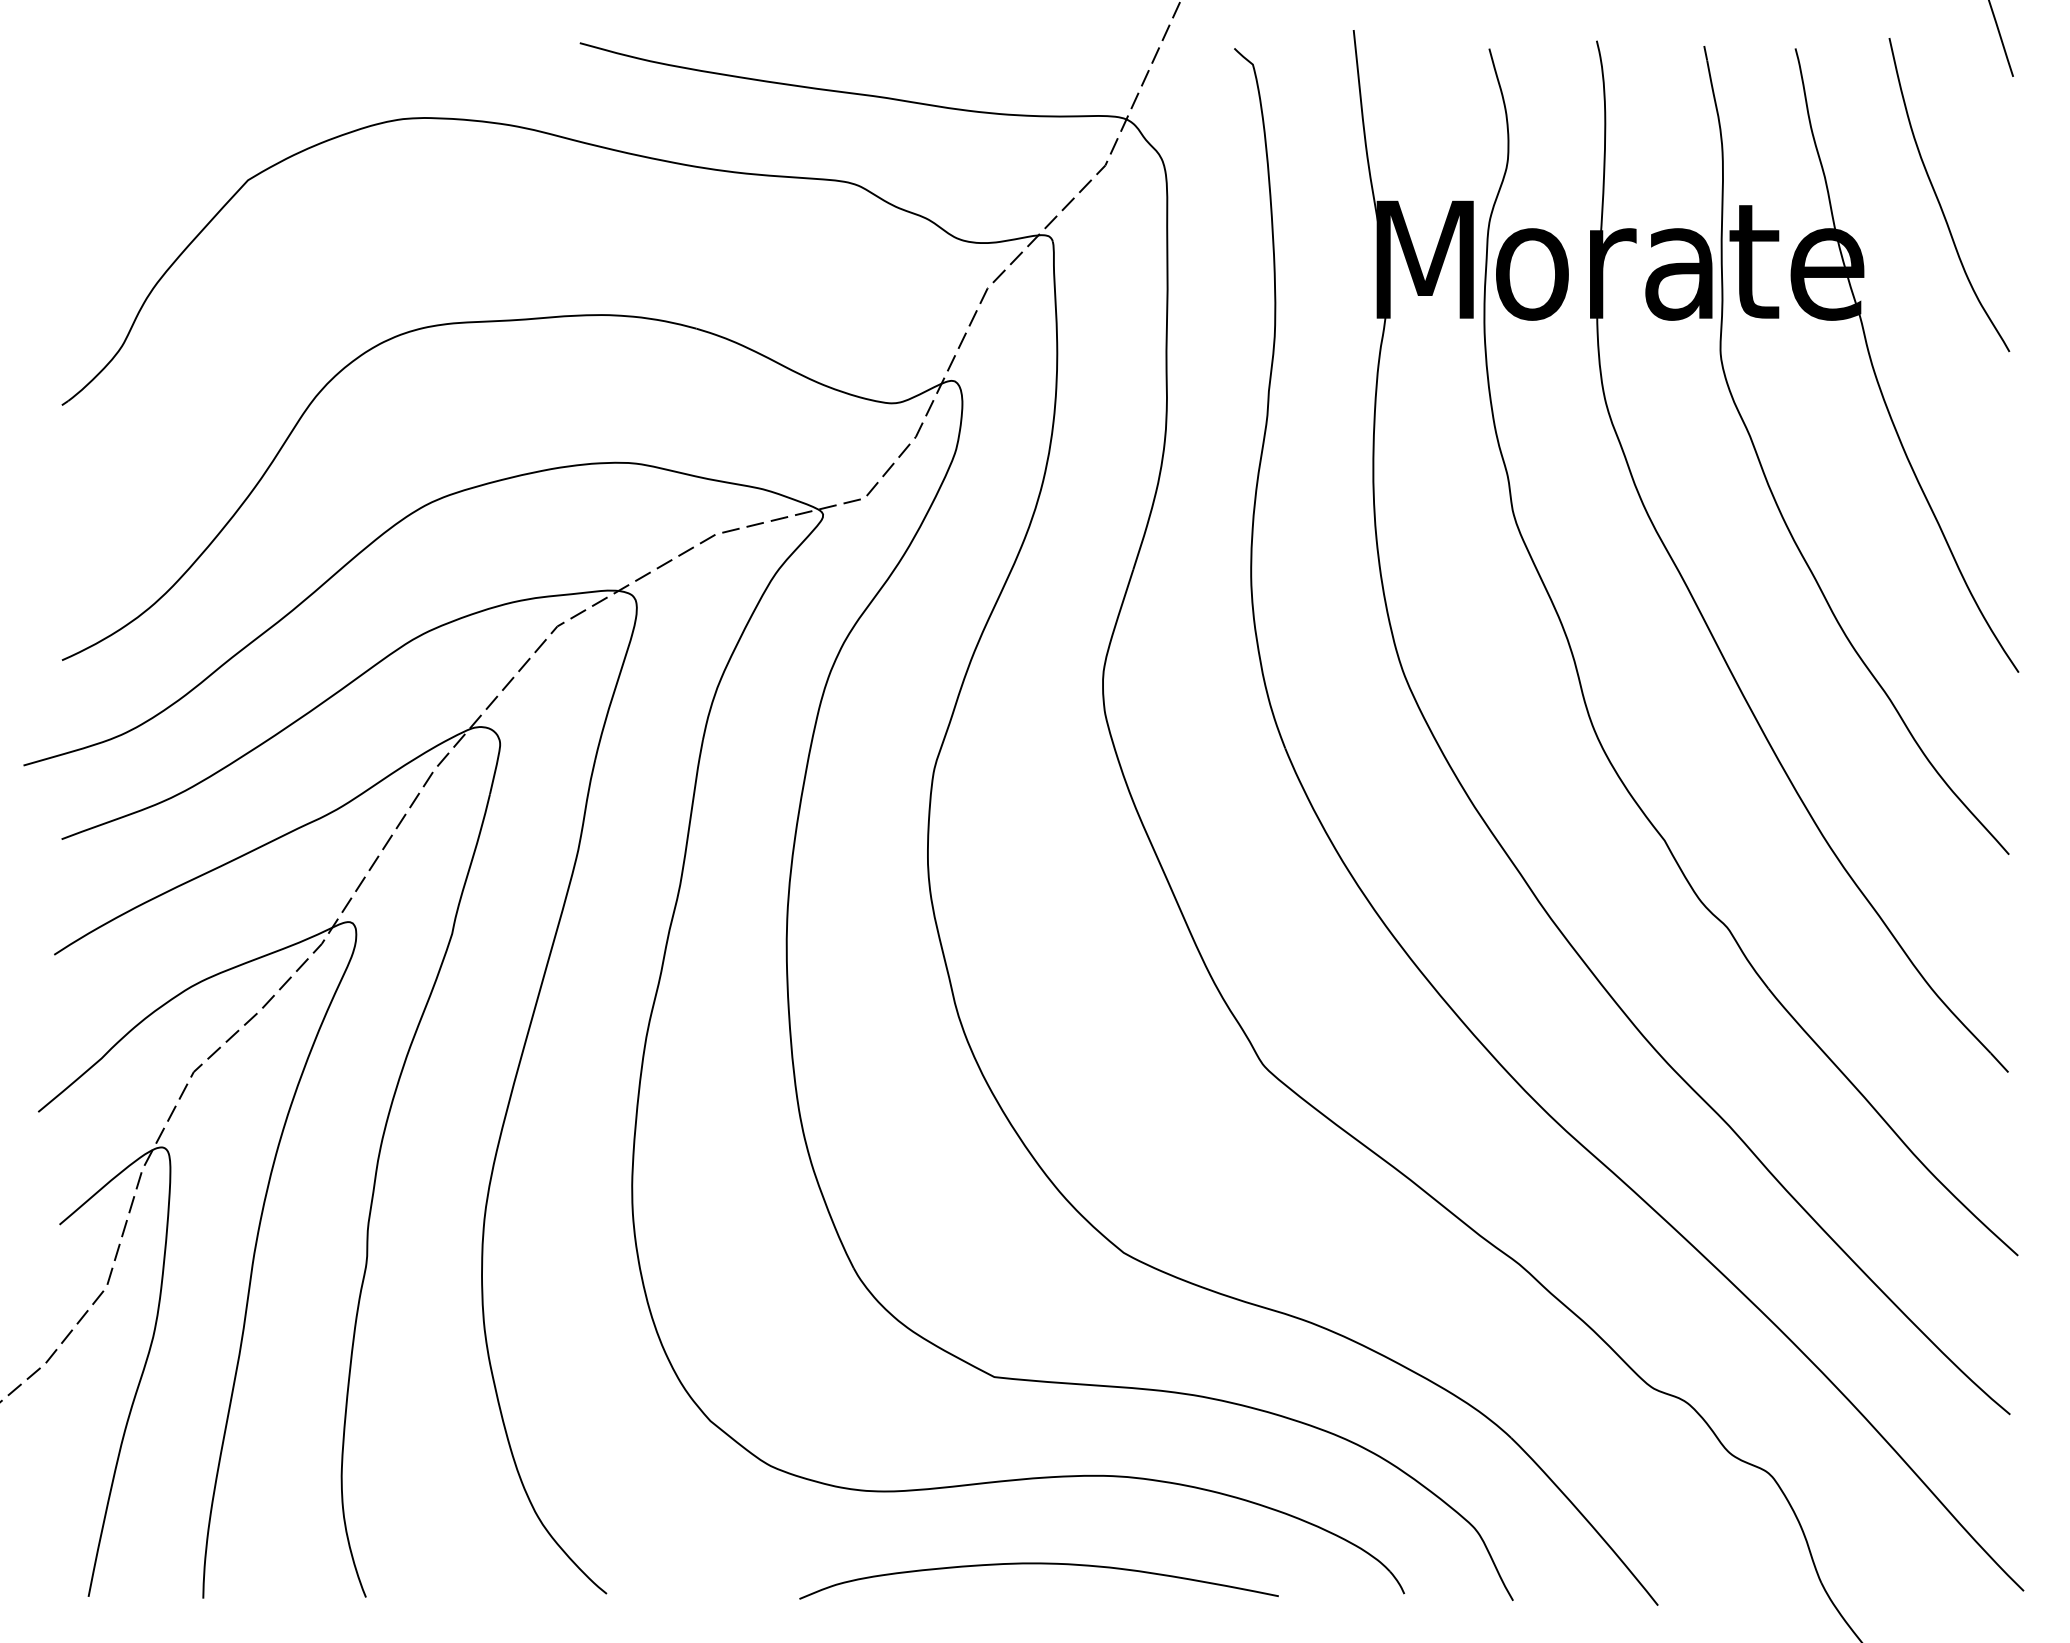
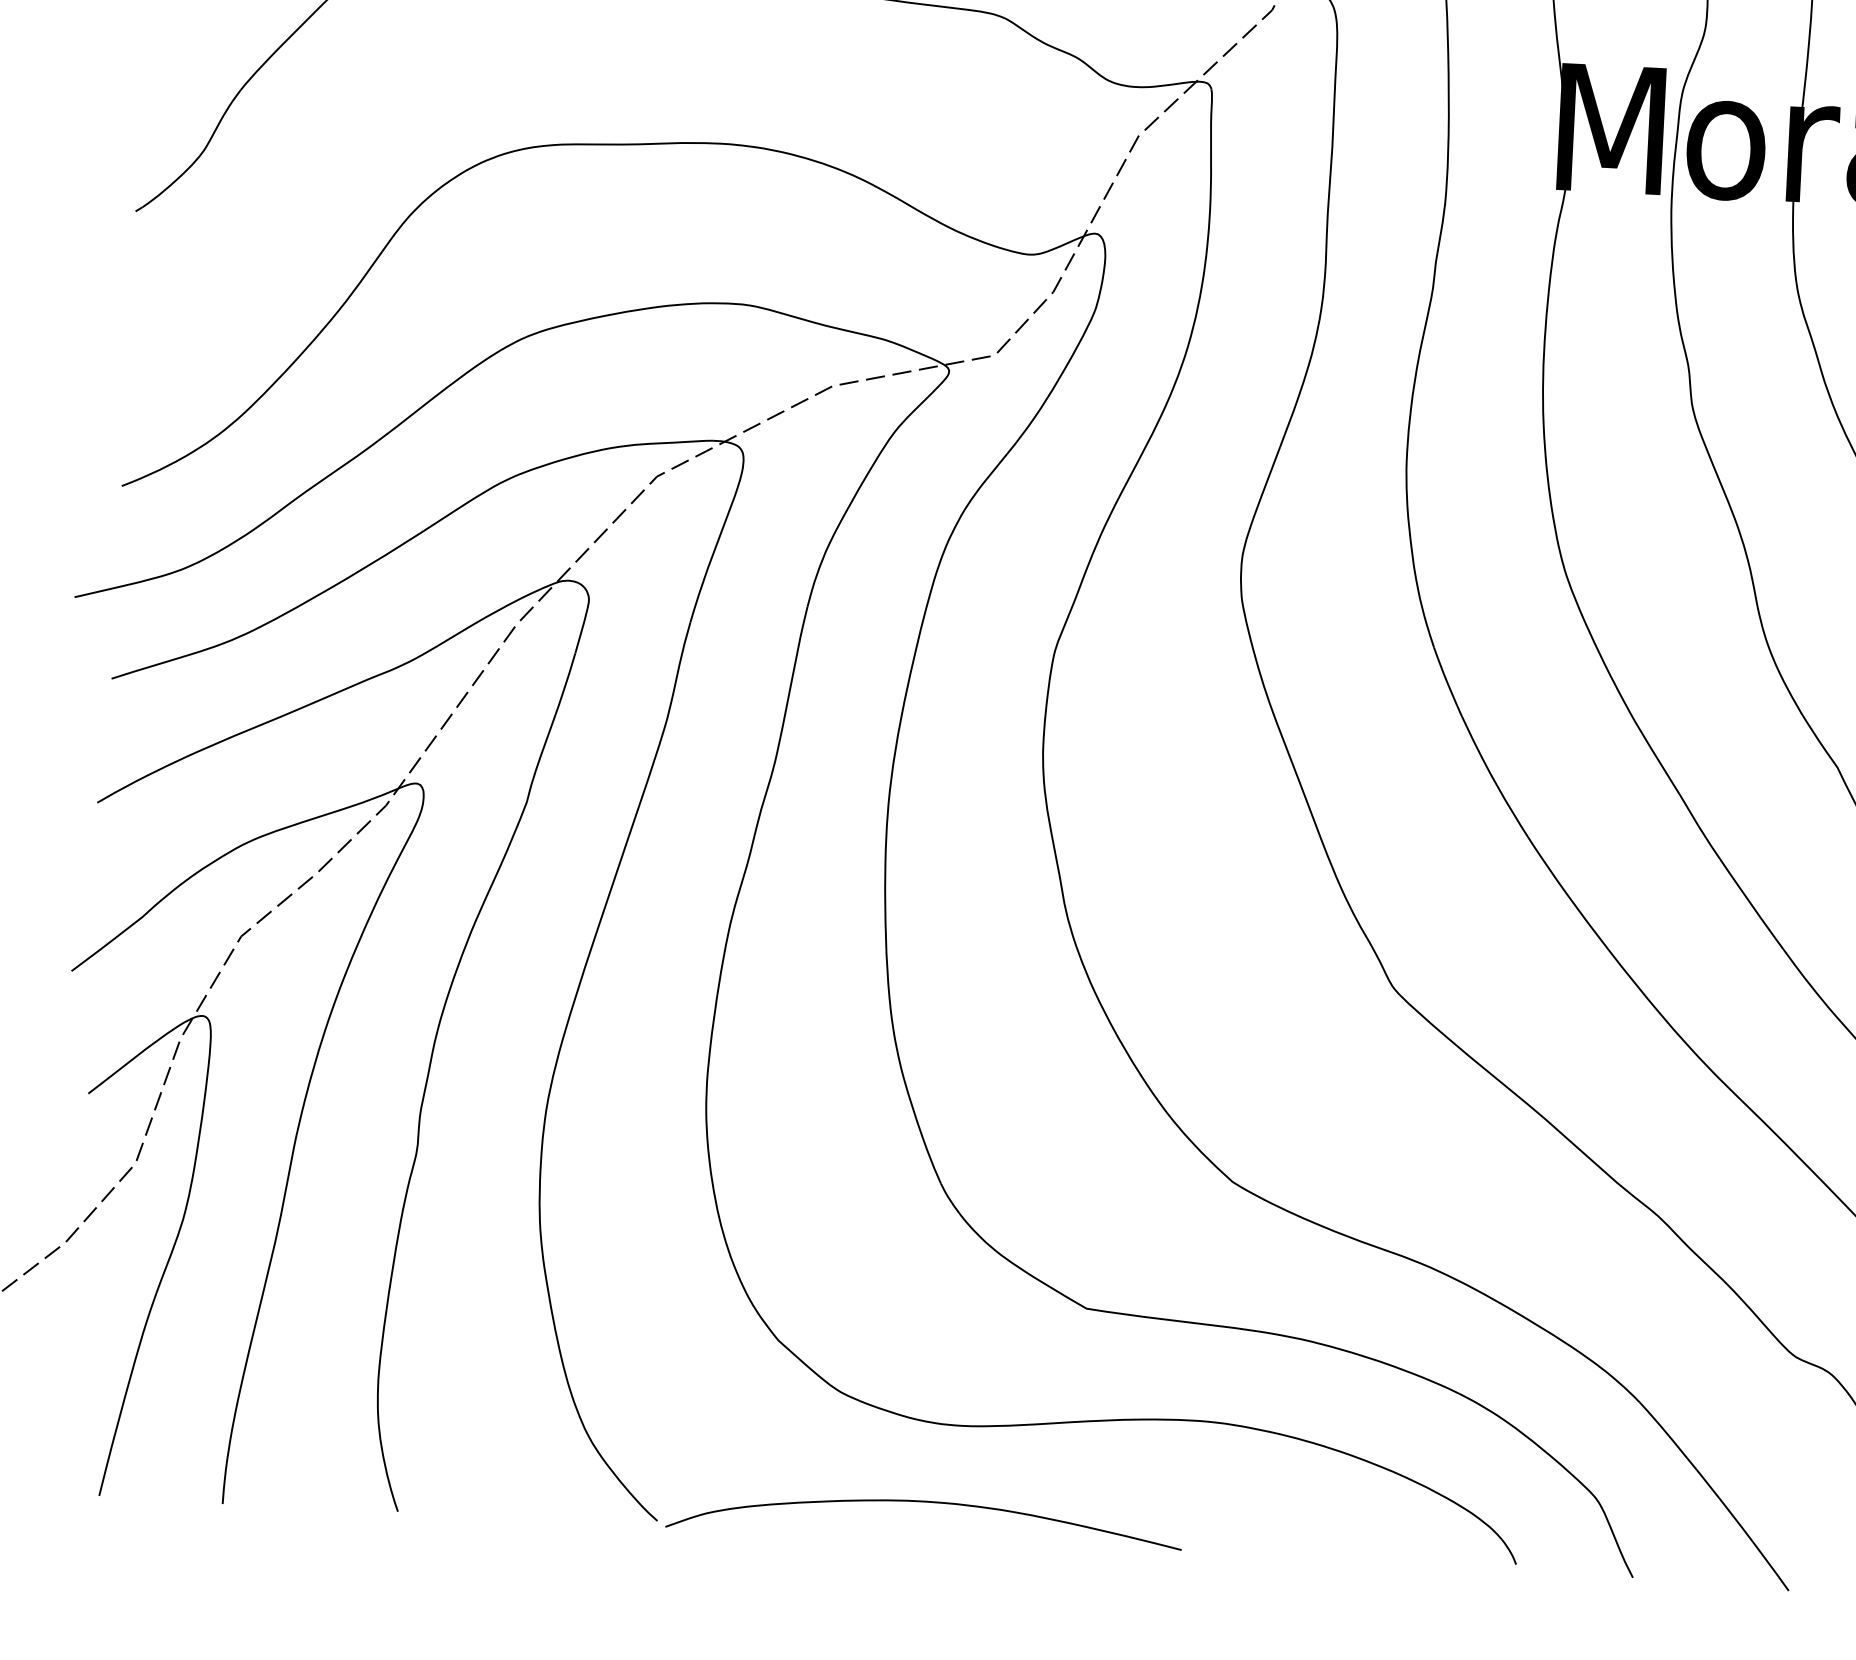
curve: (1038, 1564) -> (924, 1502), moved

